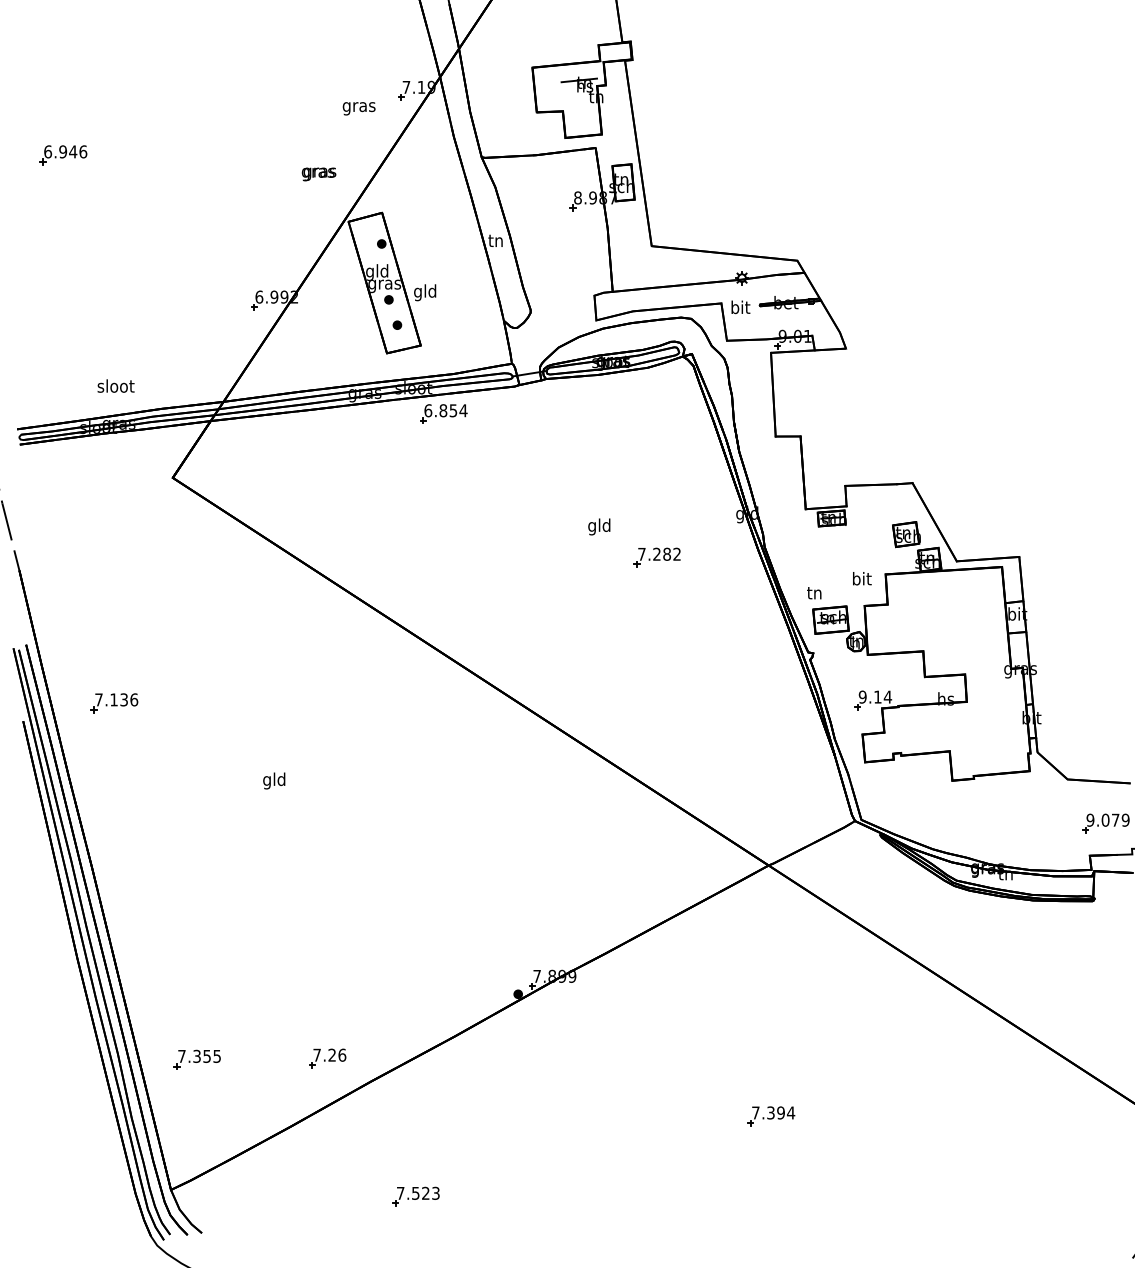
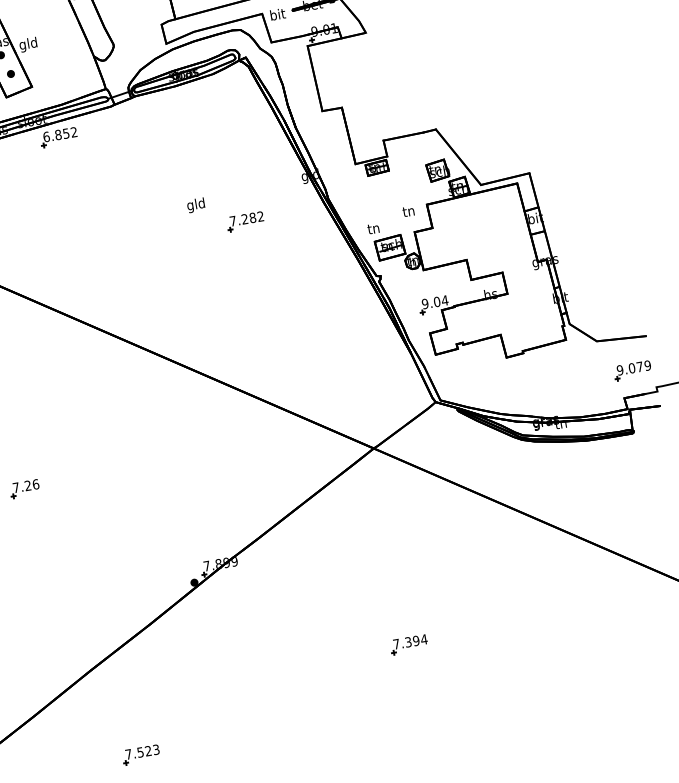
text: (463, 410) -> (74, 132), 6.854 -> 6.852
text: (862, 578) -> (409, 210), bit -> tn
text: (877, 696) -> (436, 301), 9.14 -> 9.04
part: (327, 1058) -> (24, 488), moved

